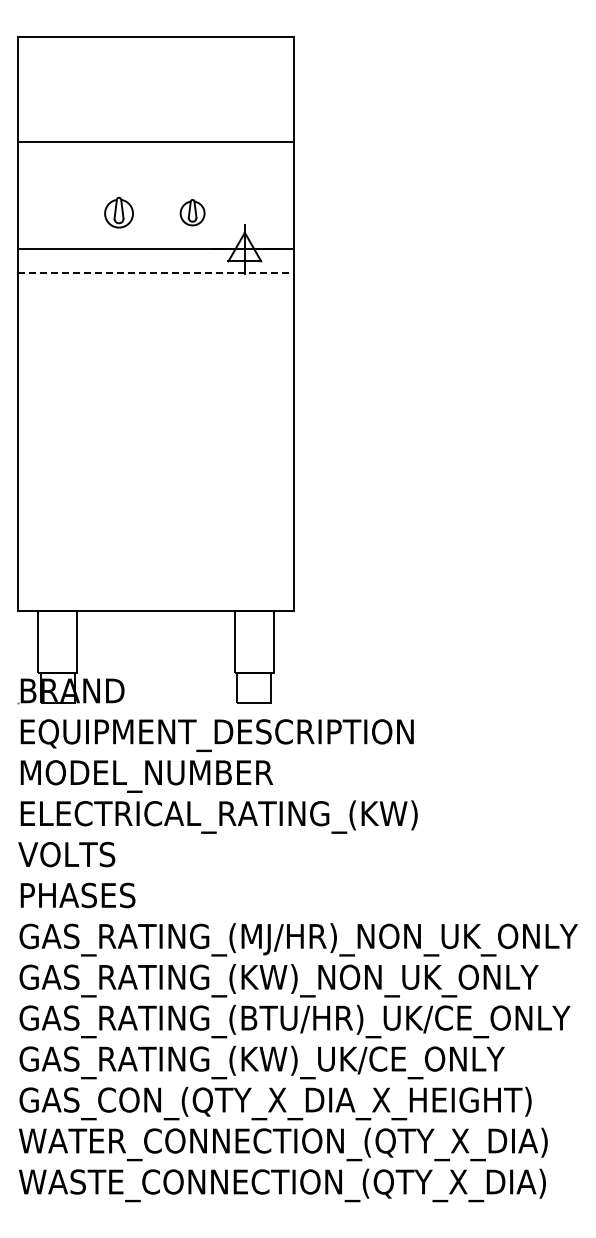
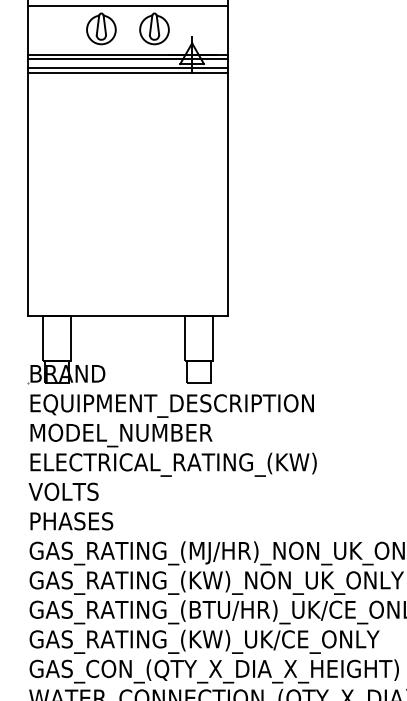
line: (155, 181) -> (127, 6), added
part: (118, 212) -> (100, 28), size x1.43
part: (192, 212) -> (154, 28), size x1.67
line: (155, 255) -> (127, 59), added
line: (155, 267) -> (127, 68), added
line: (156, 273) -> (128, 72), dashed -> solid

